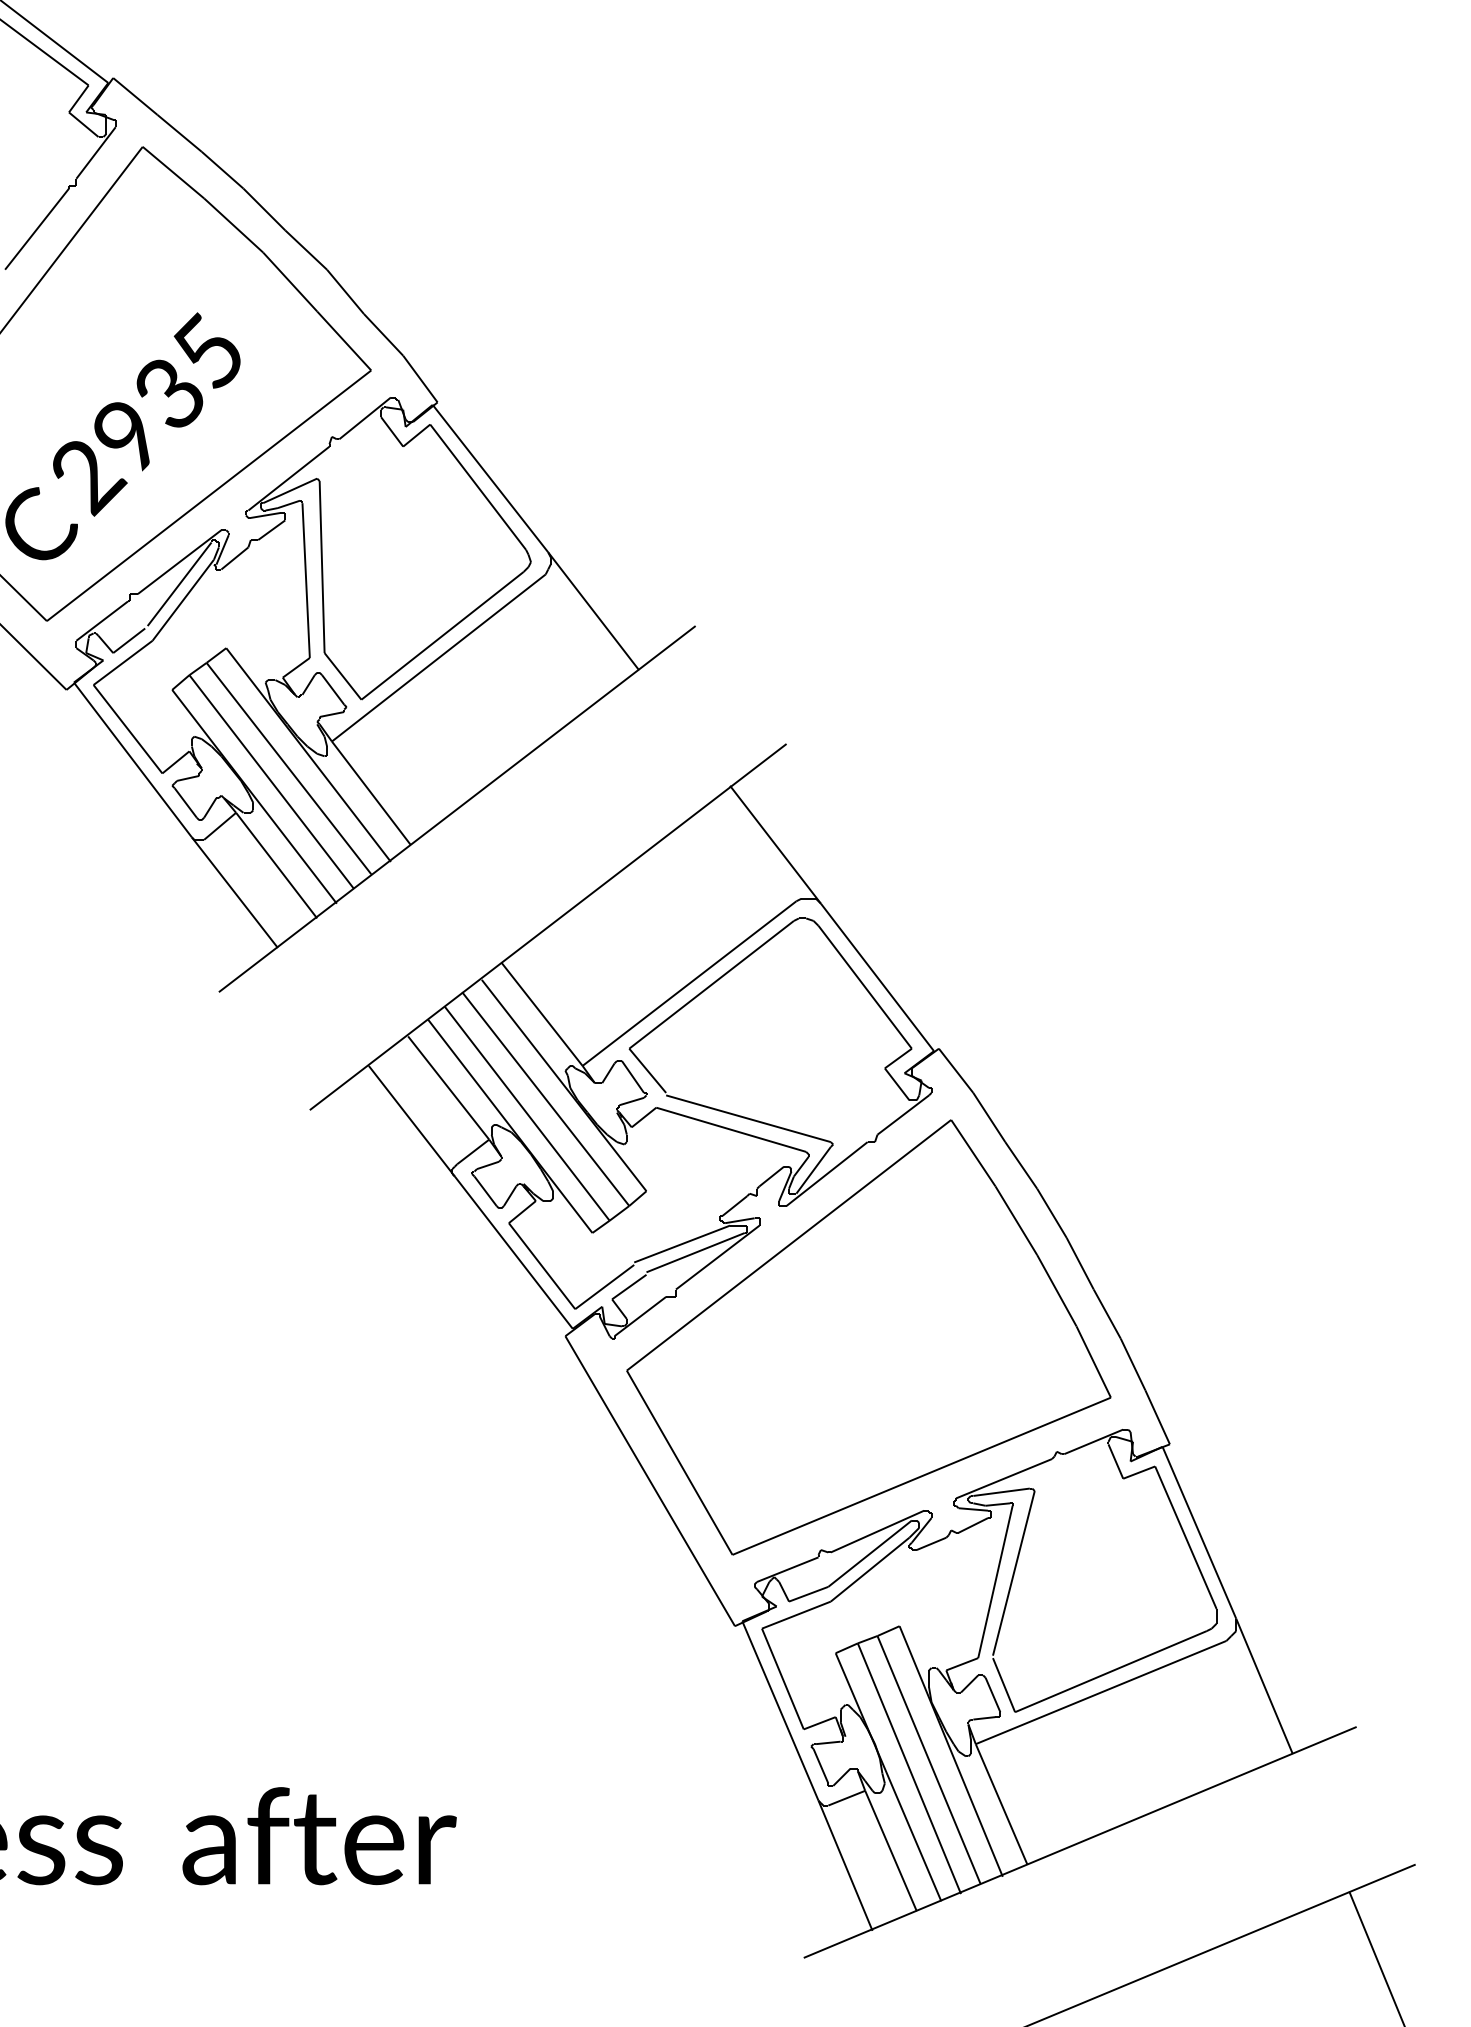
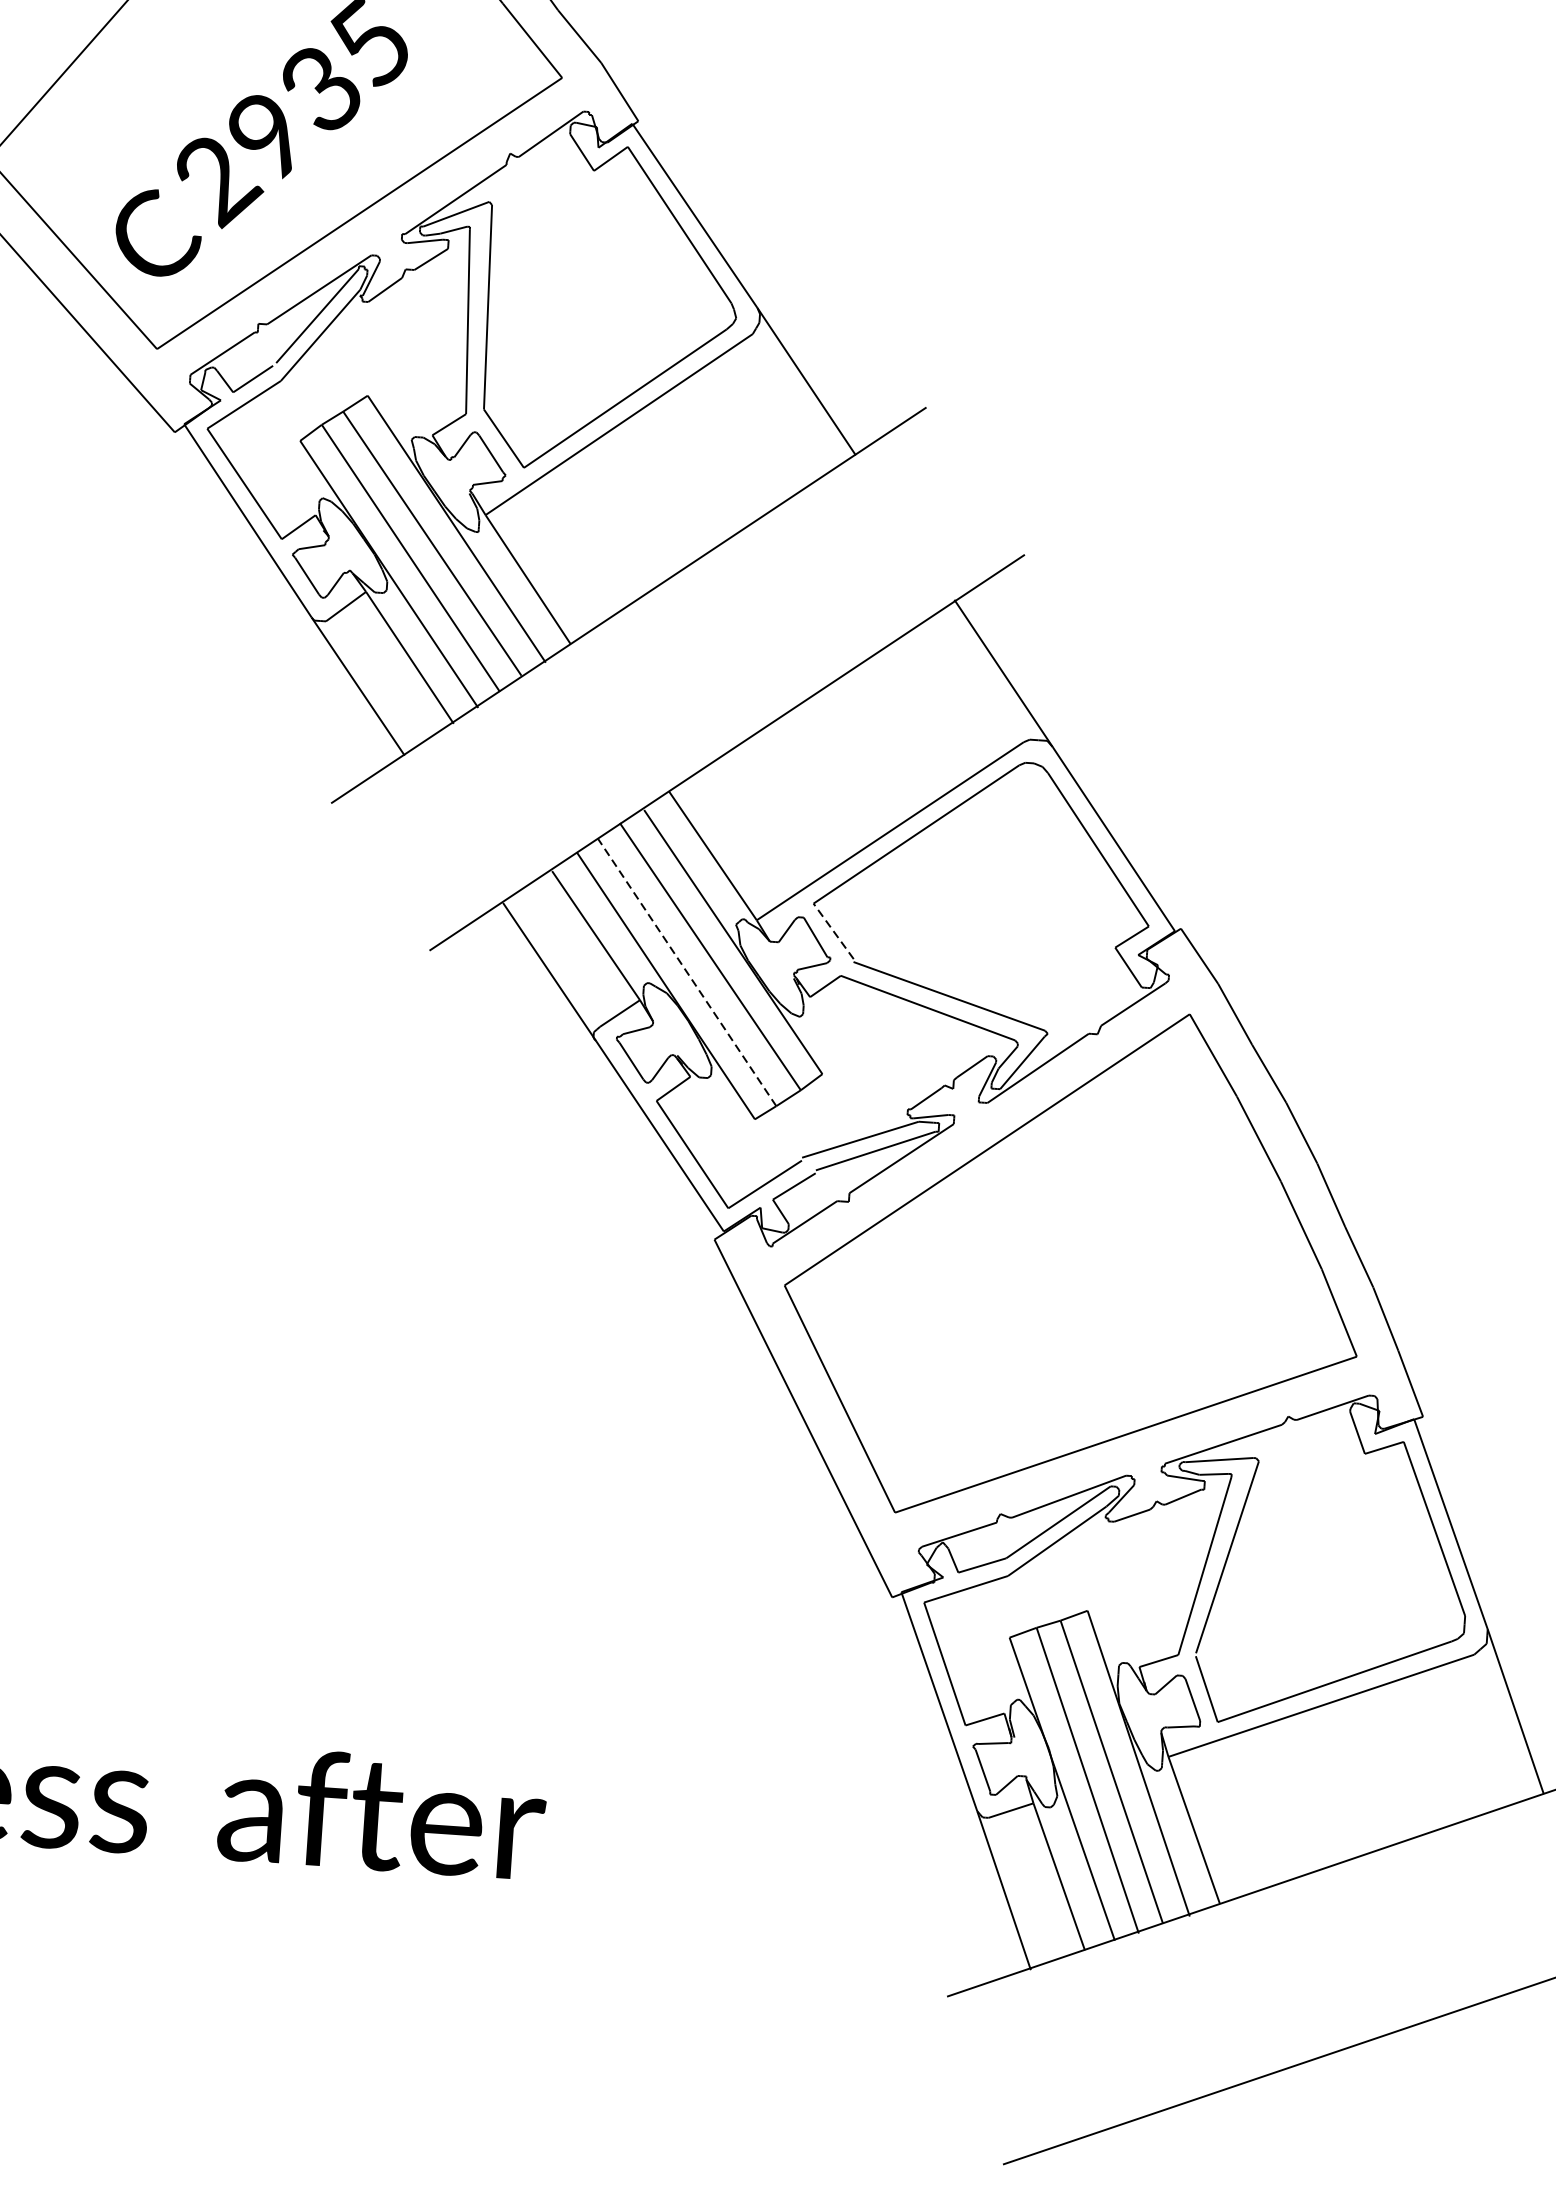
line: (647, 1070) -> (833, 930), solid -> dashed
line: (527, 1113) -> (687, 972), solid -> dashed

